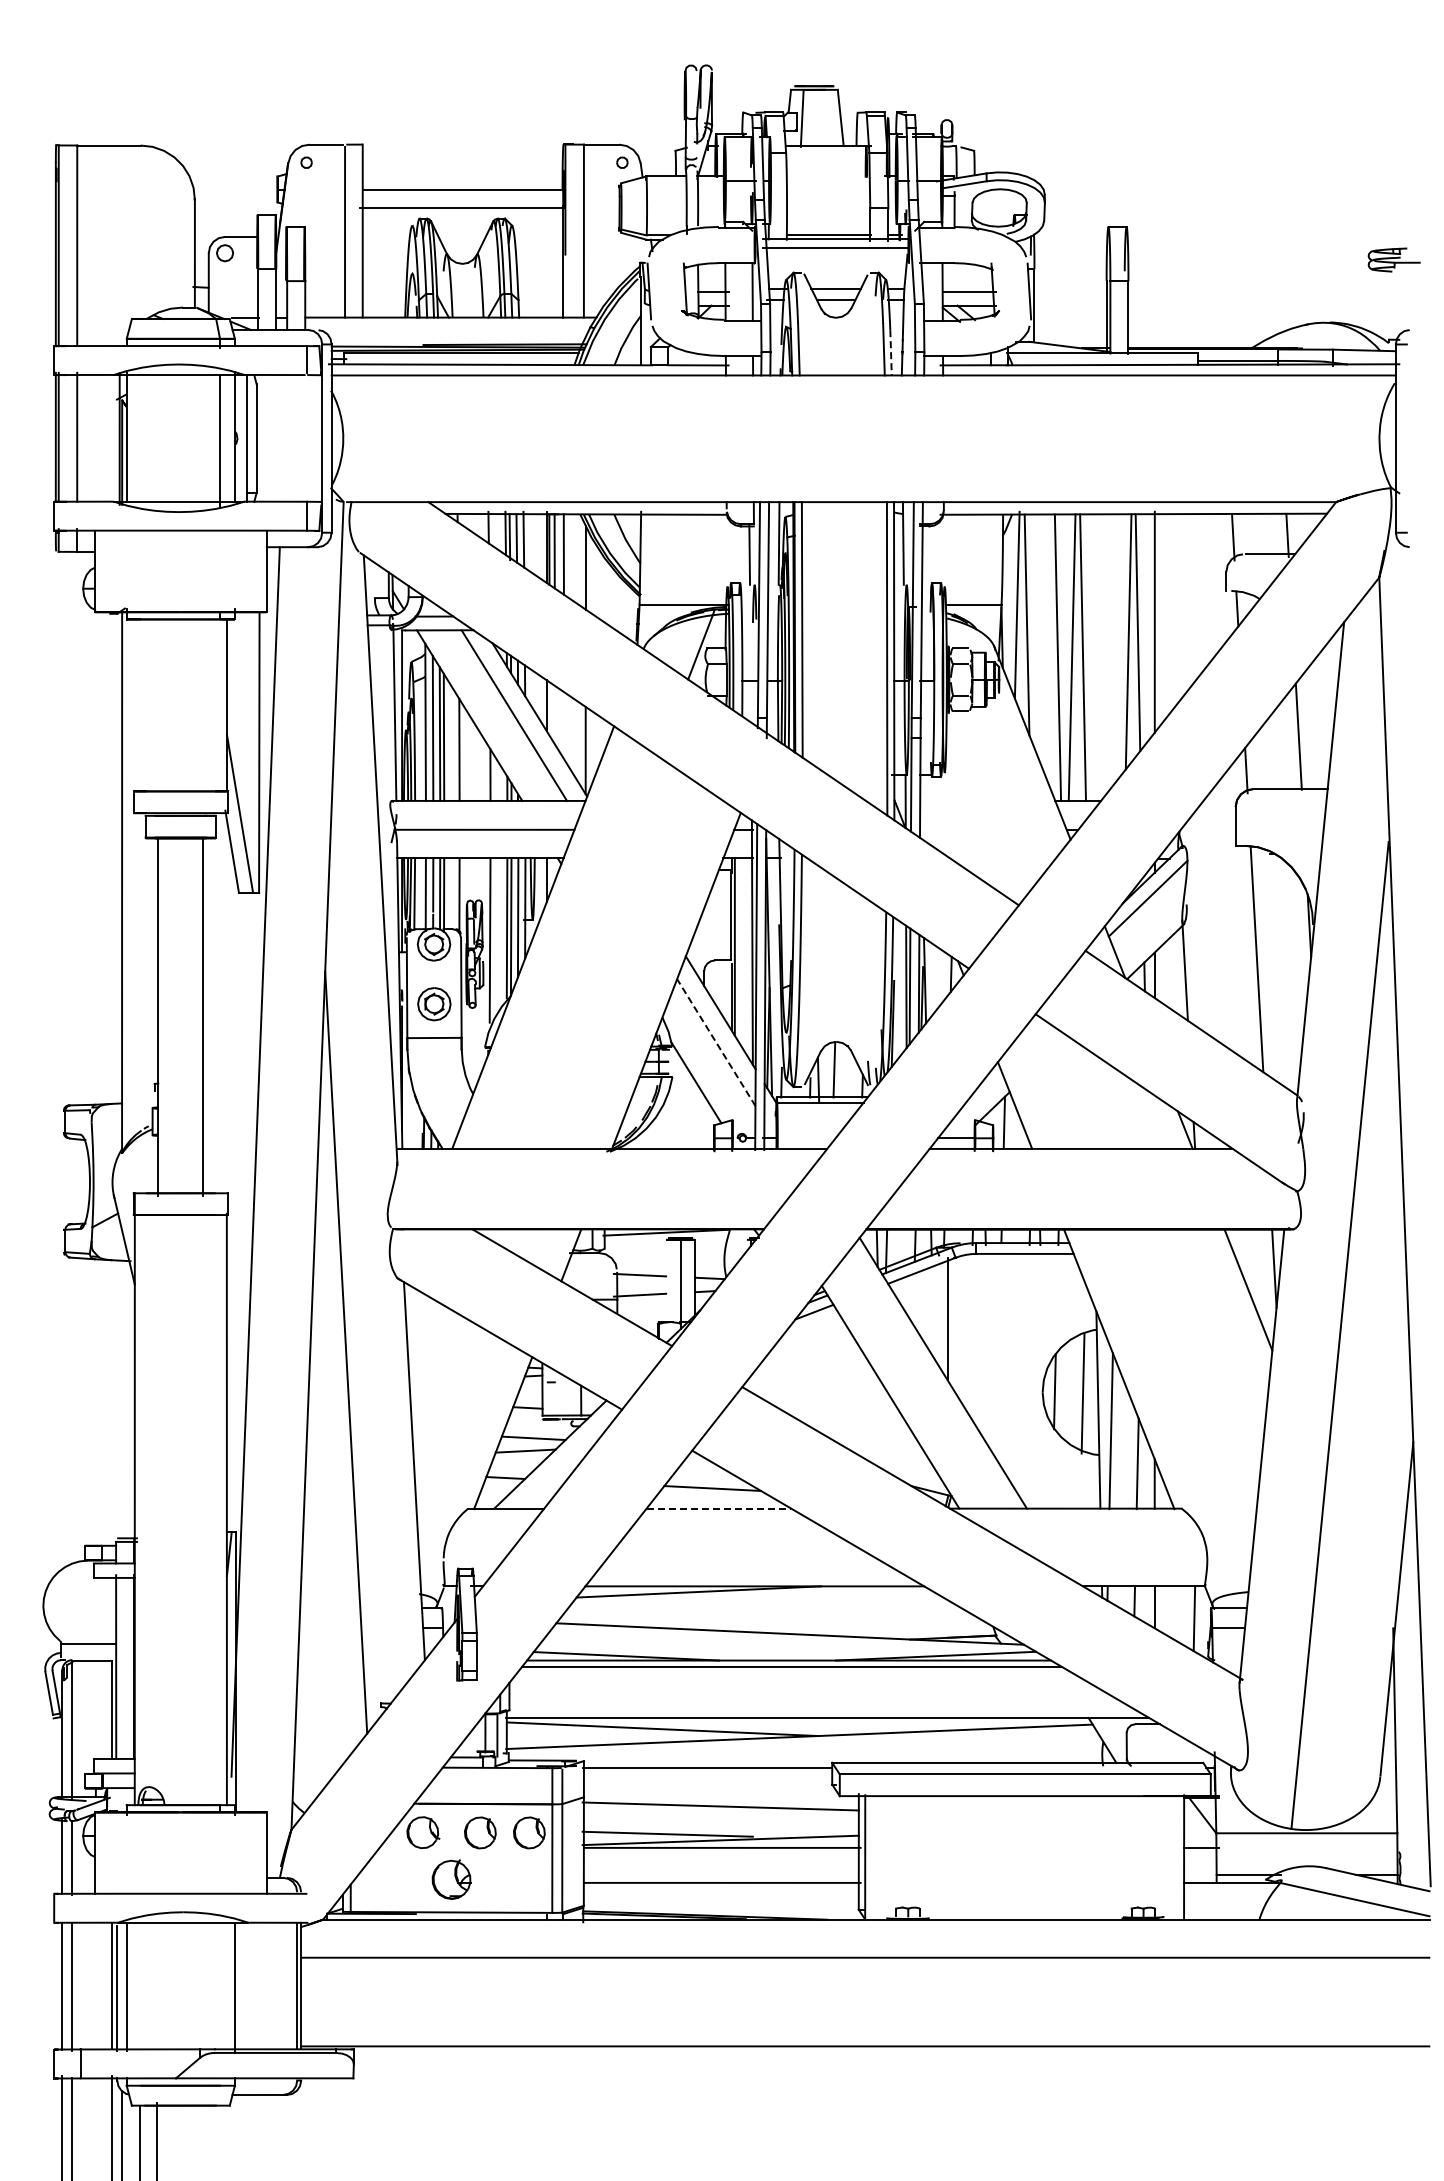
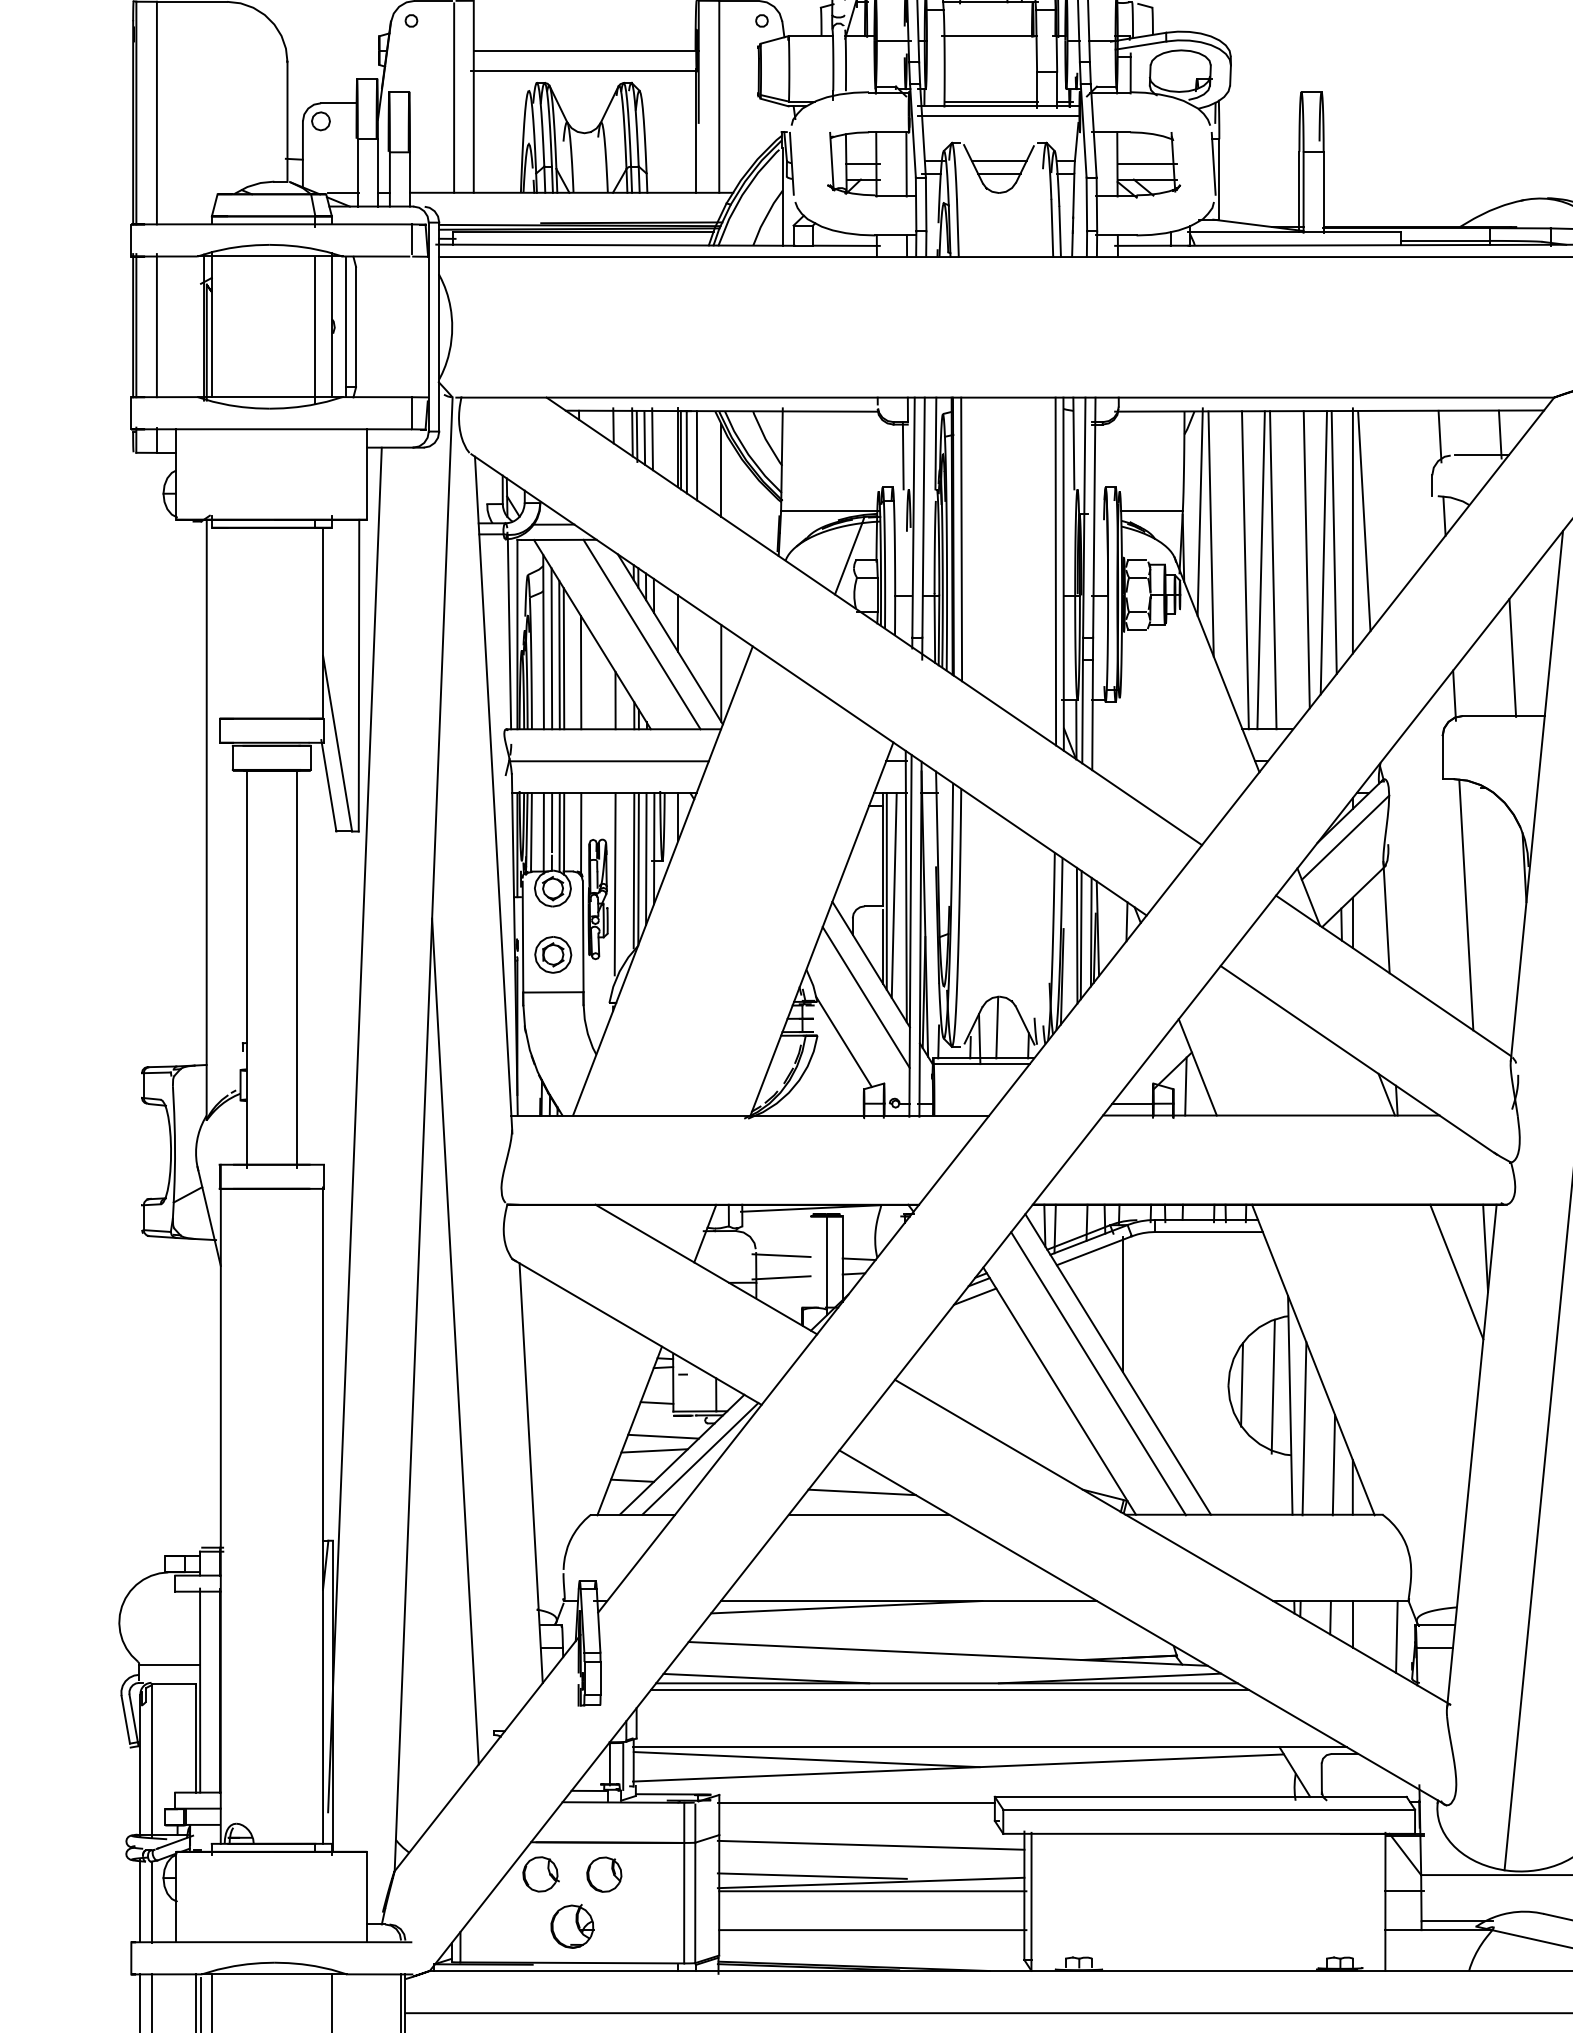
line: (827, 176) -> (989, 36), added
line: (891, 352) -> (1060, 231), dashed -> solid
line: (1164, 613) -> (1363, 521), added
line: (1112, 648) -> (1305, 560), added
line: (741, 950) -> (894, 895), added
line: (716, 1042) -> (866, 997), dashed -> solid
line: (925, 1381) -> (1098, 1373), added
line: (566, 1457) -> (699, 1457), added
line: (719, 1508) -> (869, 1514), dashed -> solid
part: (529, 1832) -> (658, 1874), removed

